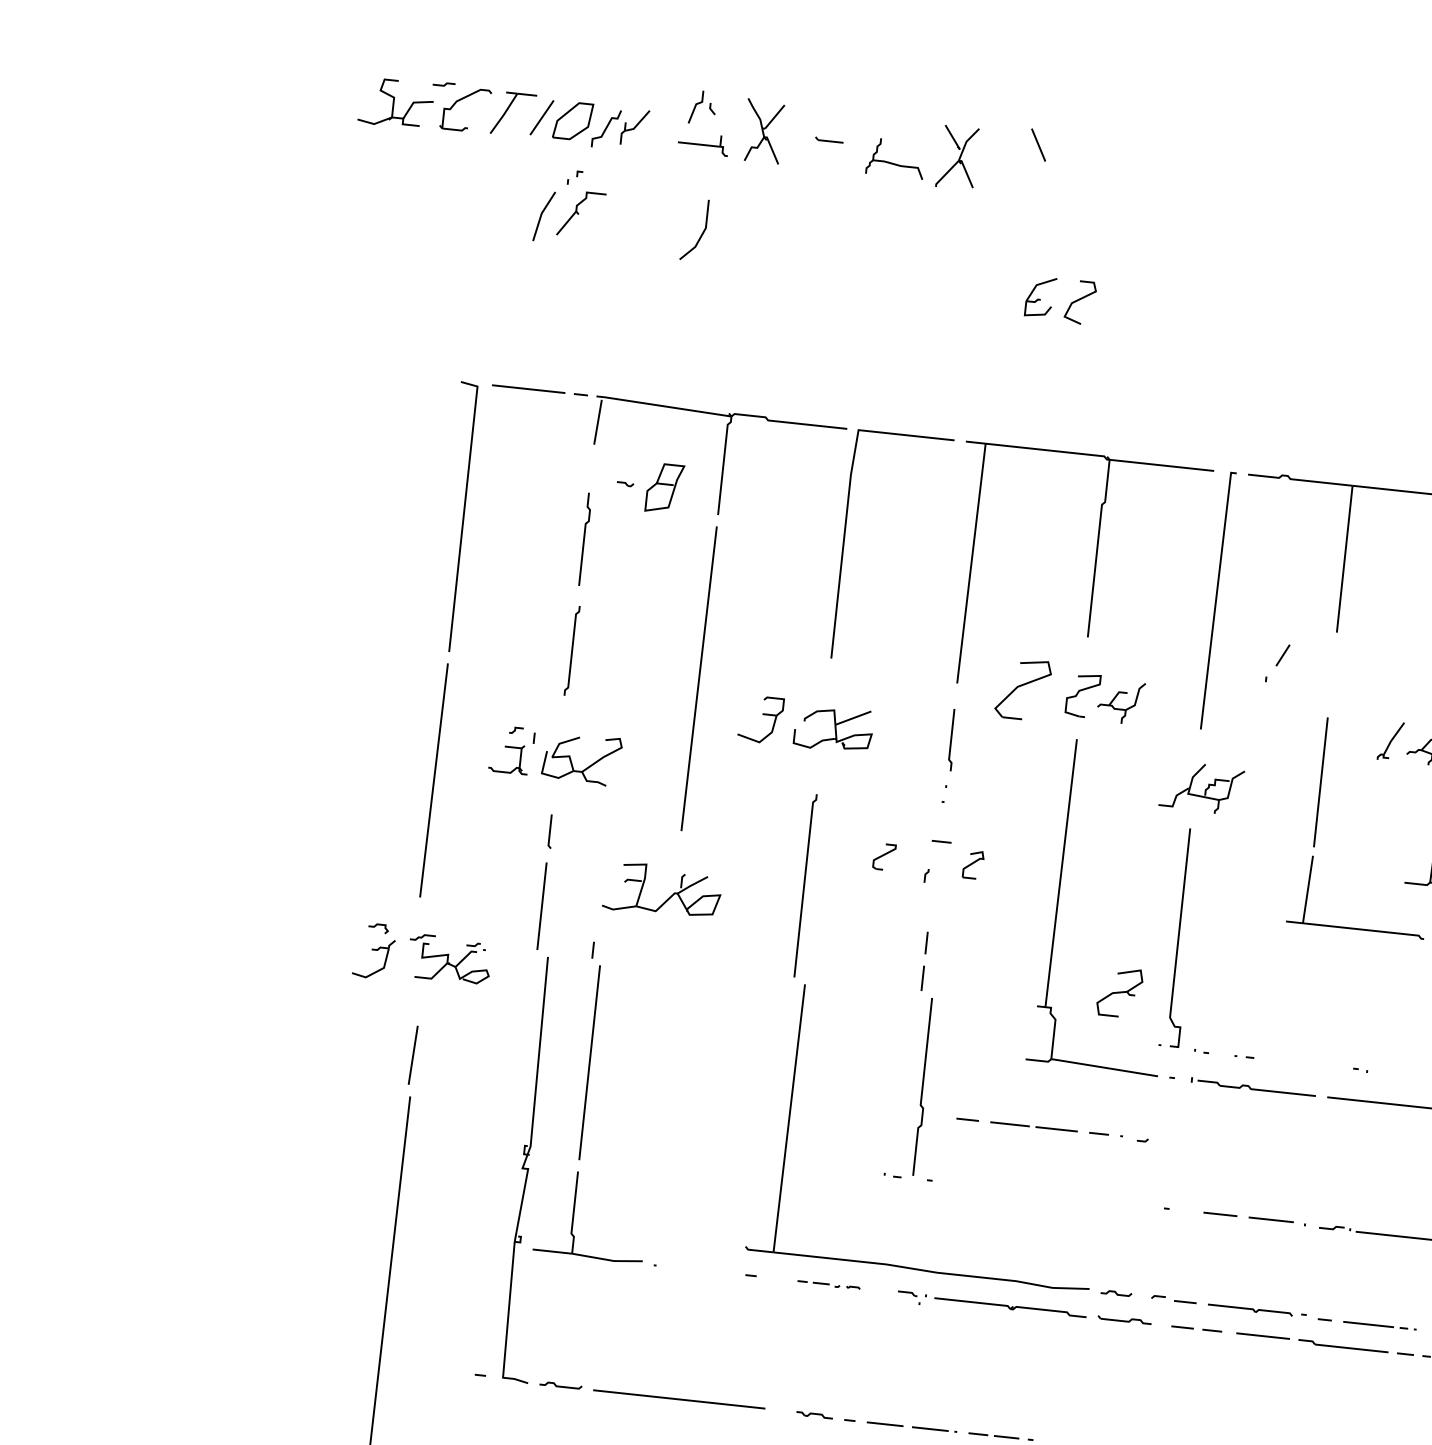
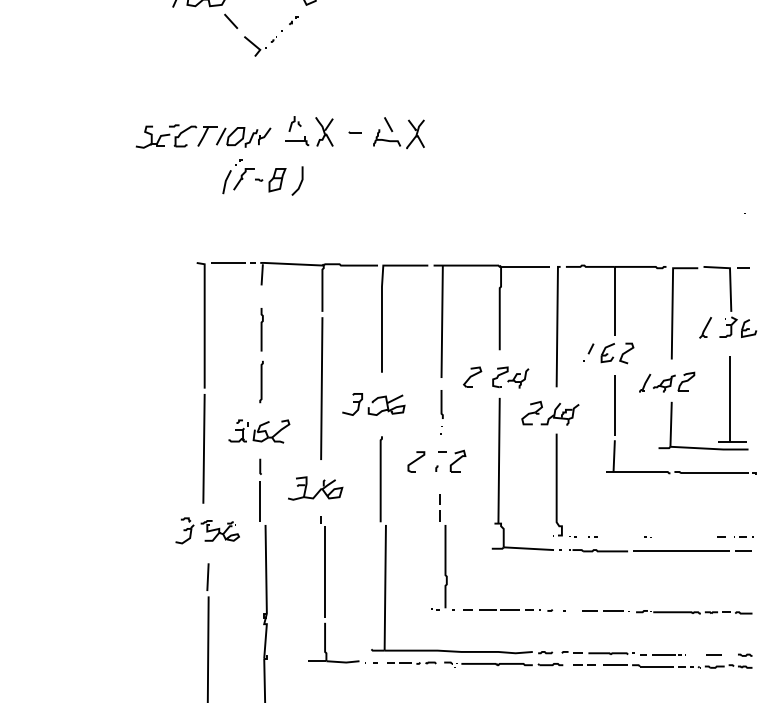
line: (1038, 144) -> (388, 124), moved
part: (1060, 300) -> (617, 353), moved
part: (649, 487) -> (270, 180), moved
part: (1023, 687) -> (472, 376), size x0.71
part: (884, 855) -> (416, 461), size x1.67
part: (972, 863) -> (457, 460), size x1.67
part: (1118, 991) -> (531, 412), moved
part: (586, 1100) -> (325, 589), moved
part: (1053, 1130) -> (508, 610), moved
part: (828, 1283) -> (411, 662), size x1.67

